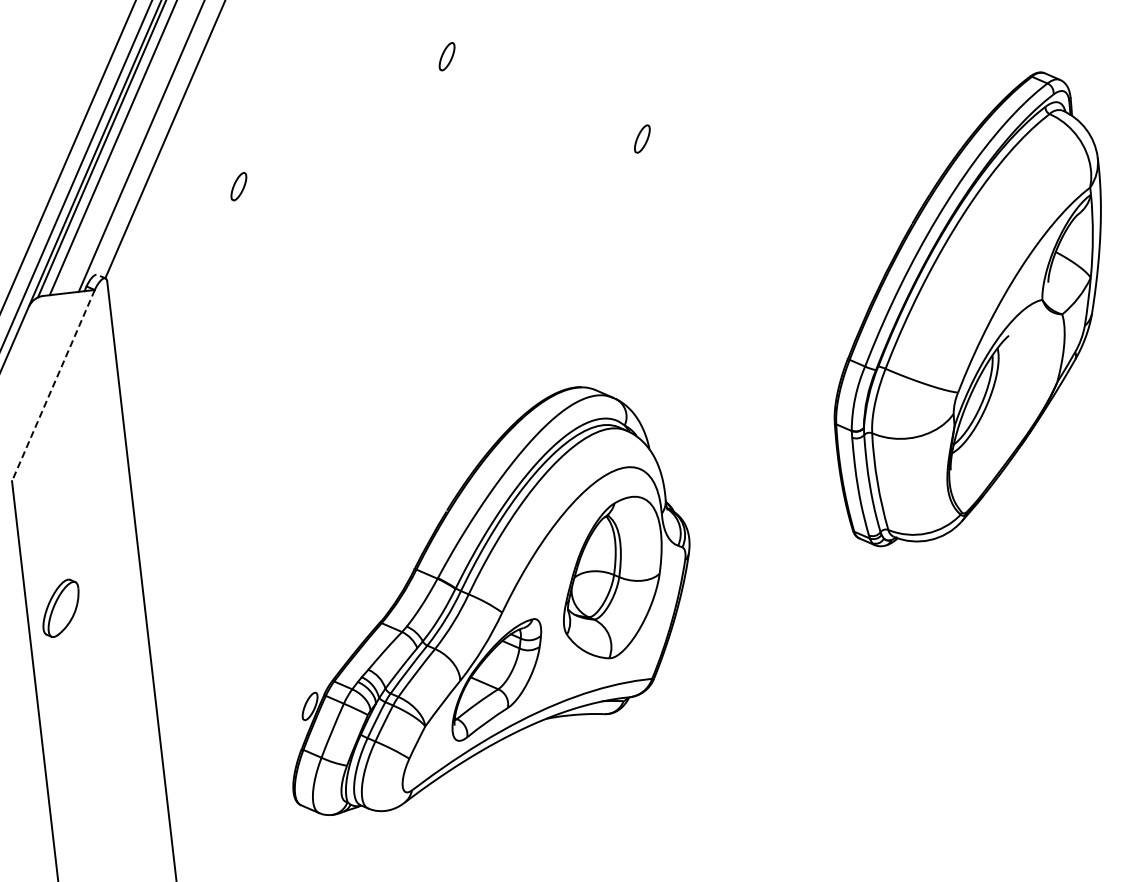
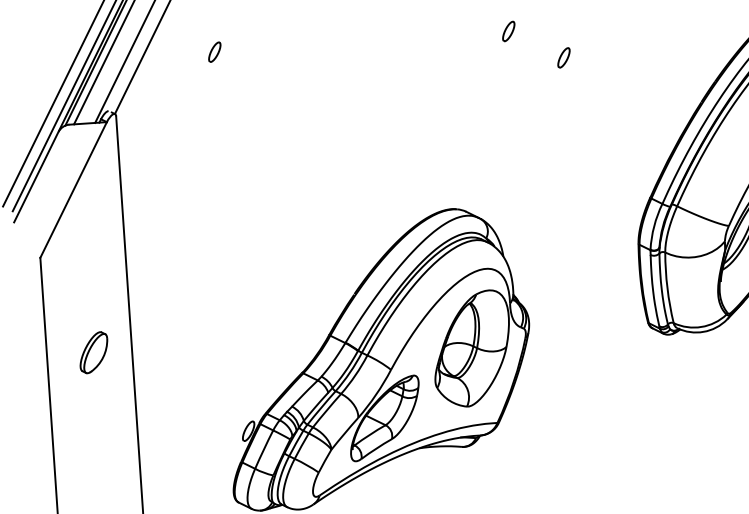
part: (719, 171) -> (563, 57), added
line: (53, 386) -> (73, 190), dashed -> solid
part: (60, 607) -> (93, 352), moved

